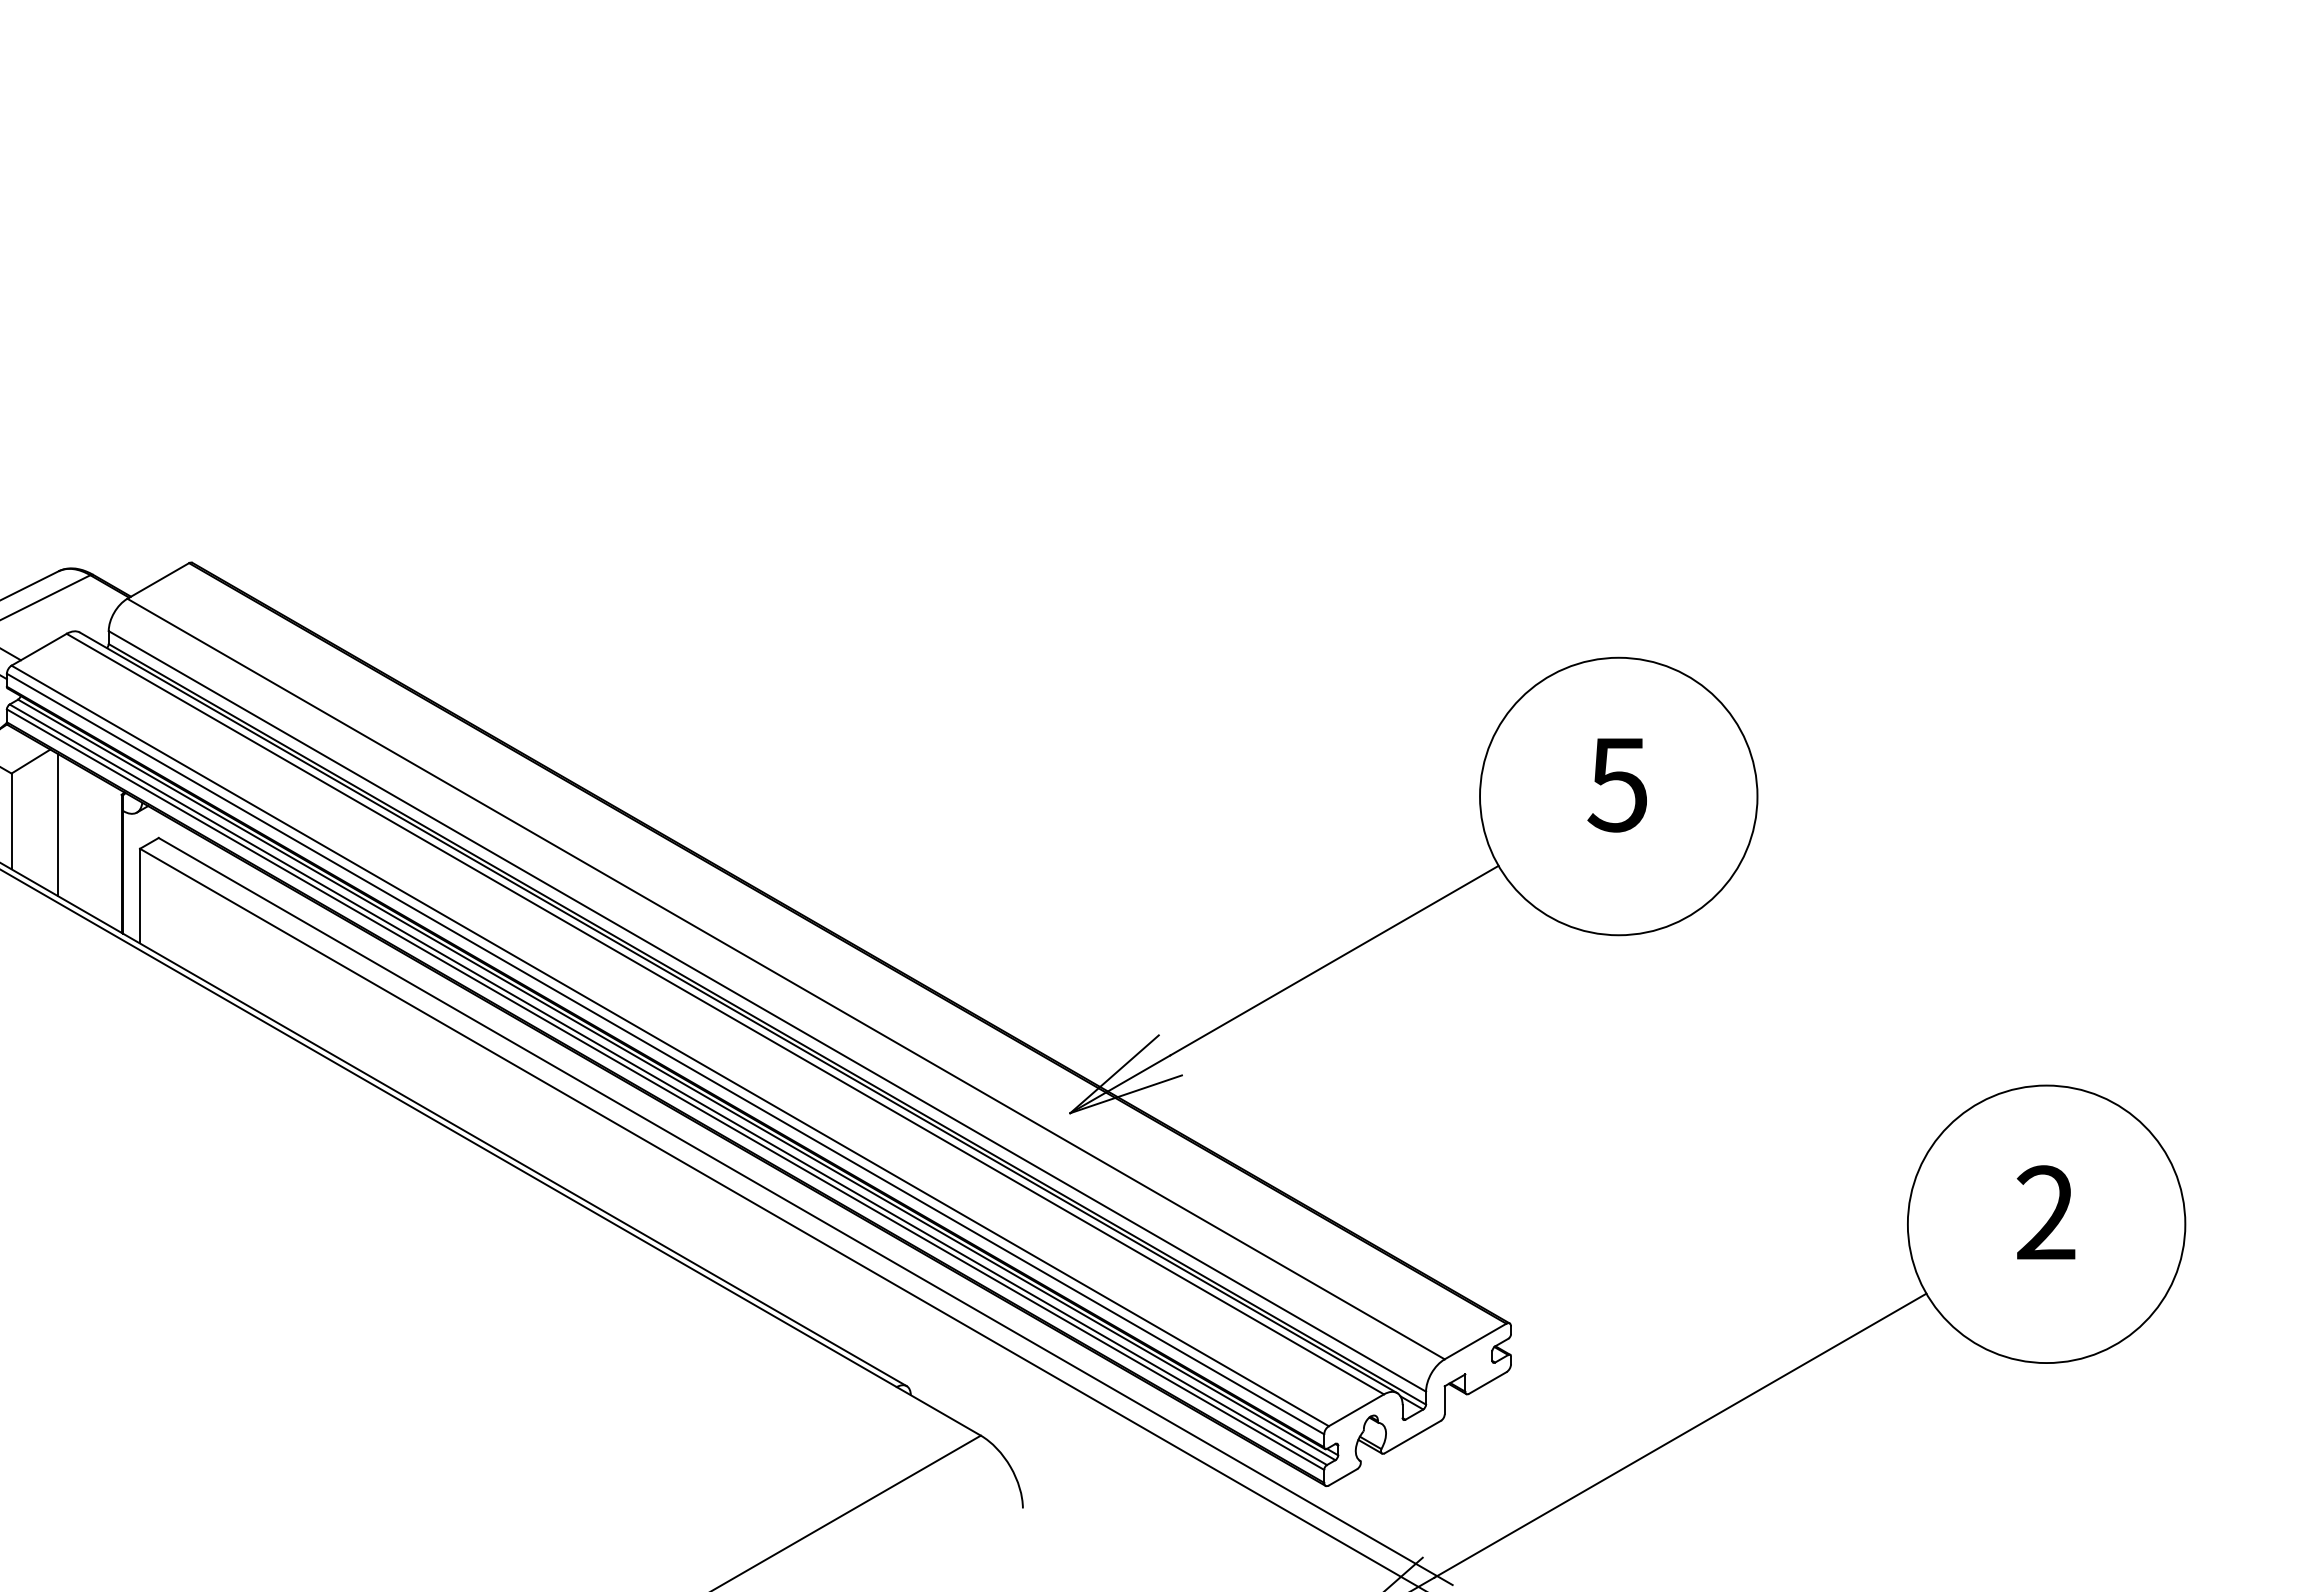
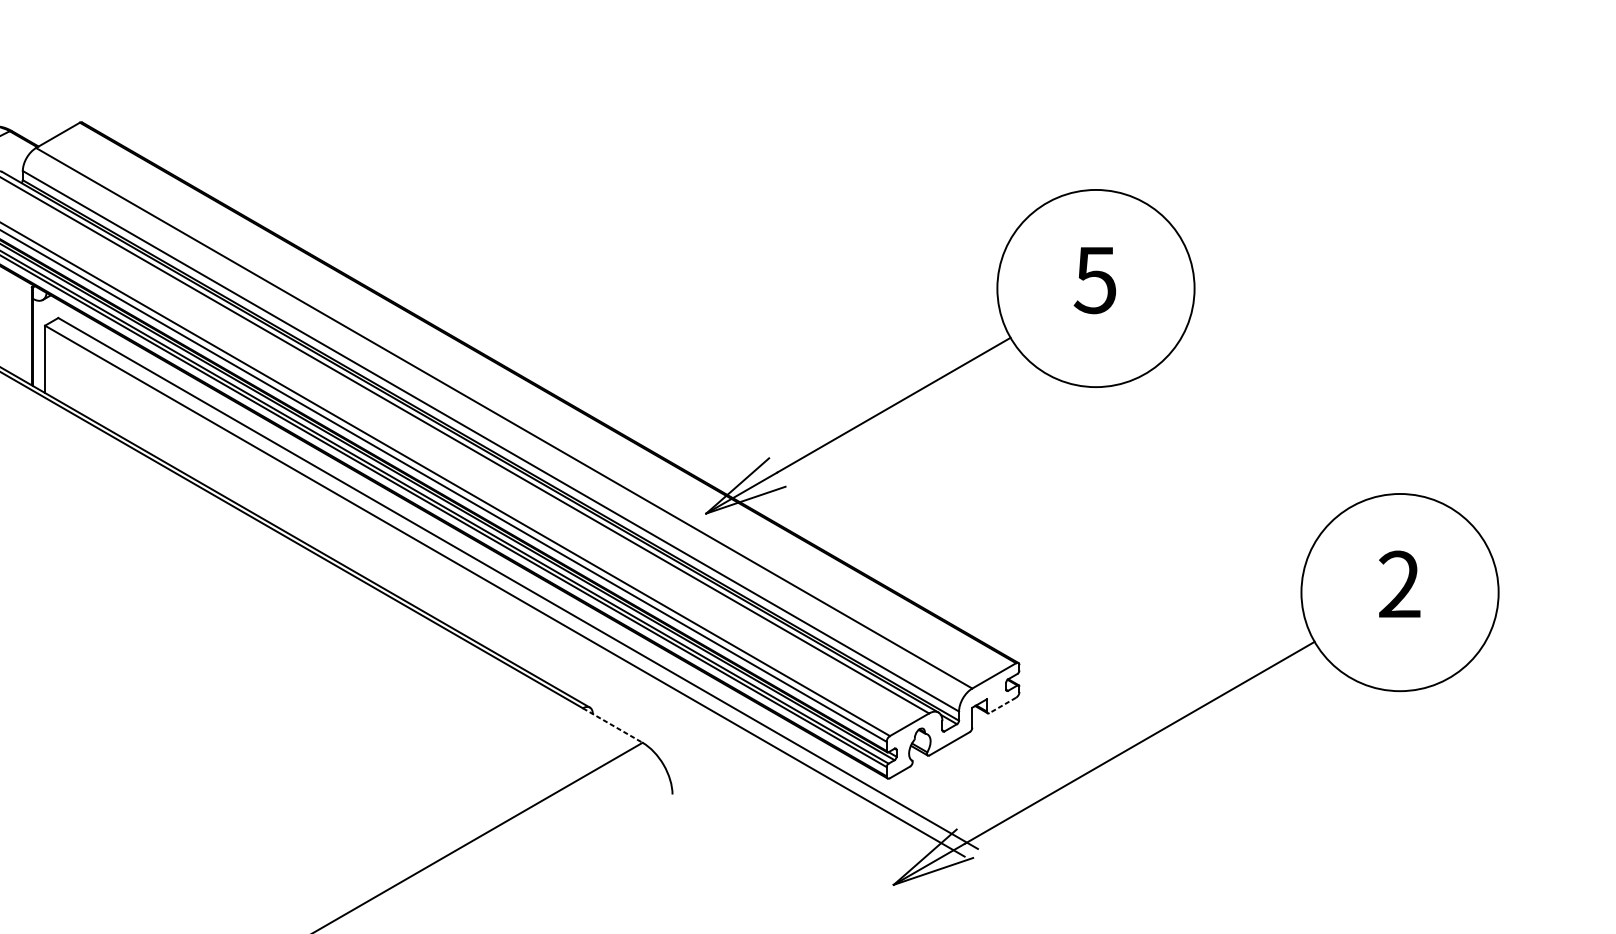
line: (1487, 1383) -> (1002, 705), solid -> dashed
line: (938, 1411) -> (612, 725), solid -> dashed

